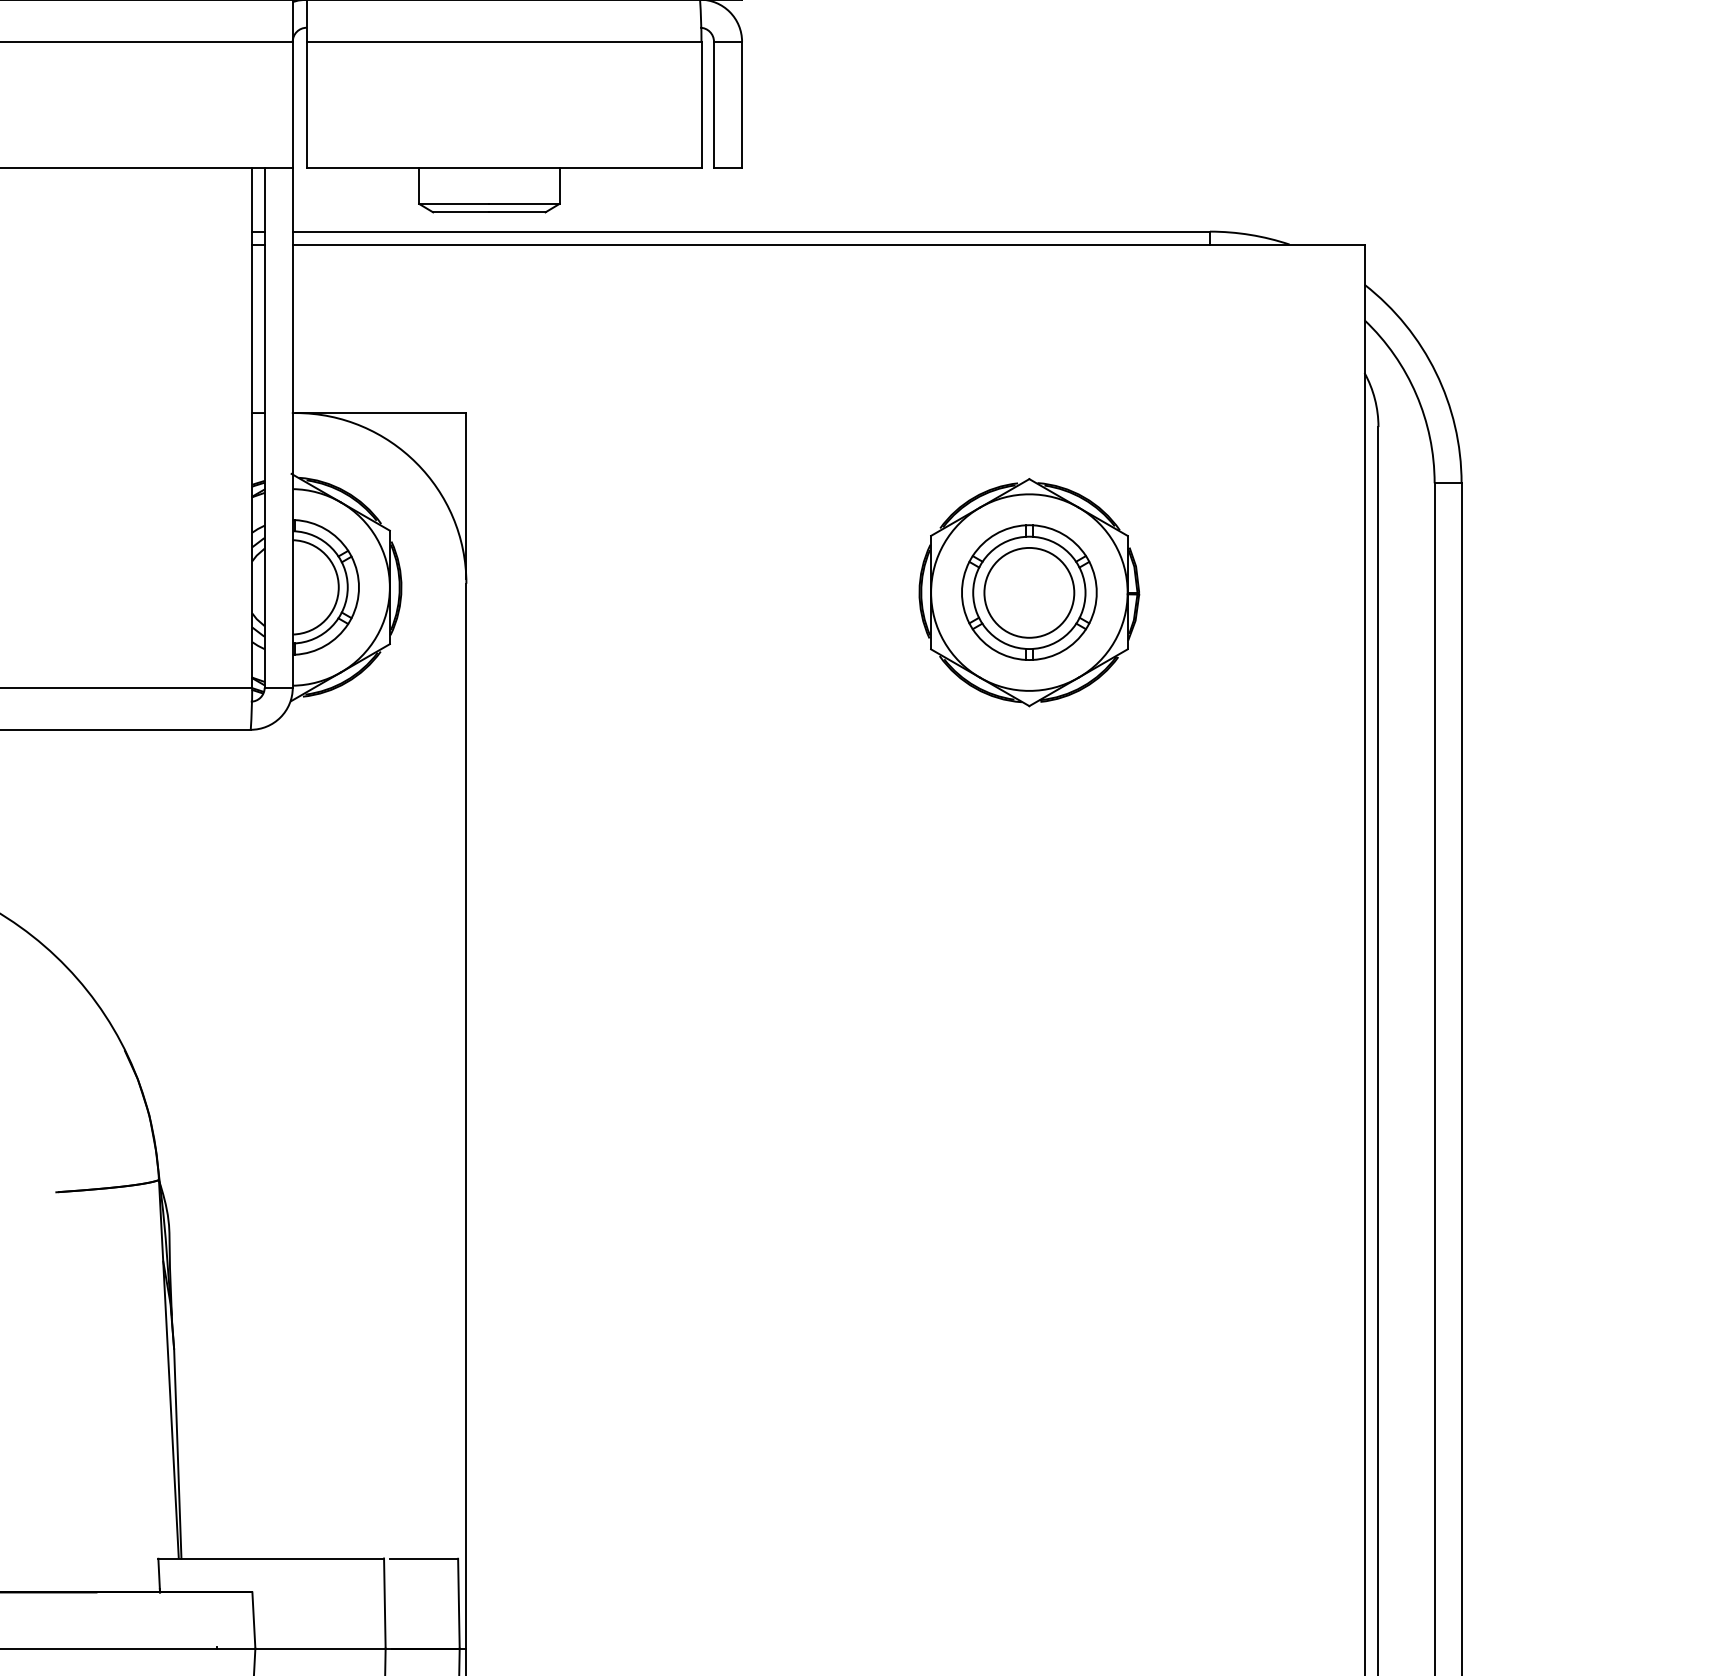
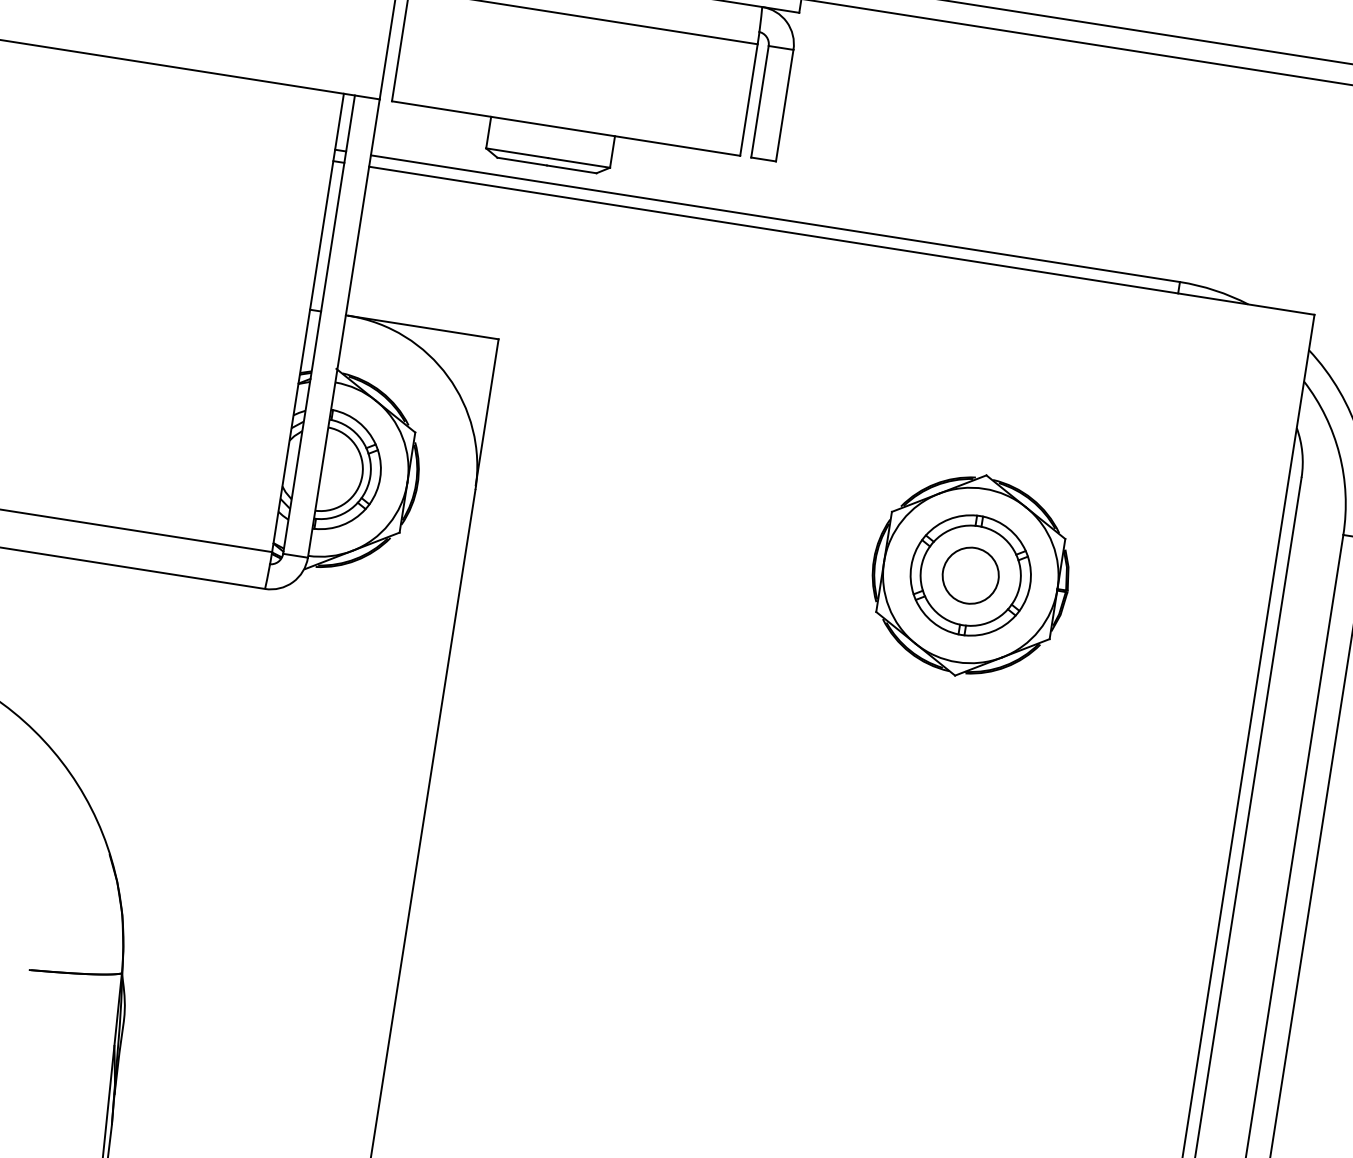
circle: (1029, 592) -> (970, 575), size x0.7

